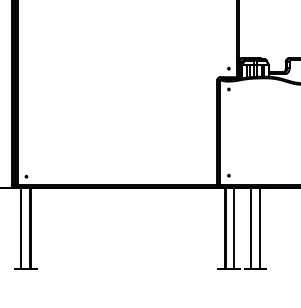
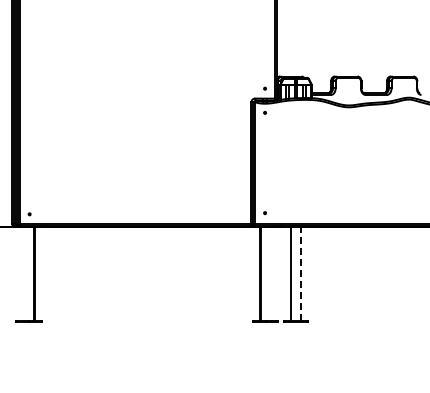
line: (21, 228) -> (23, 274), removed
line: (233, 228) -> (270, 274), removed
line: (259, 228) -> (300, 274), solid -> dashed

